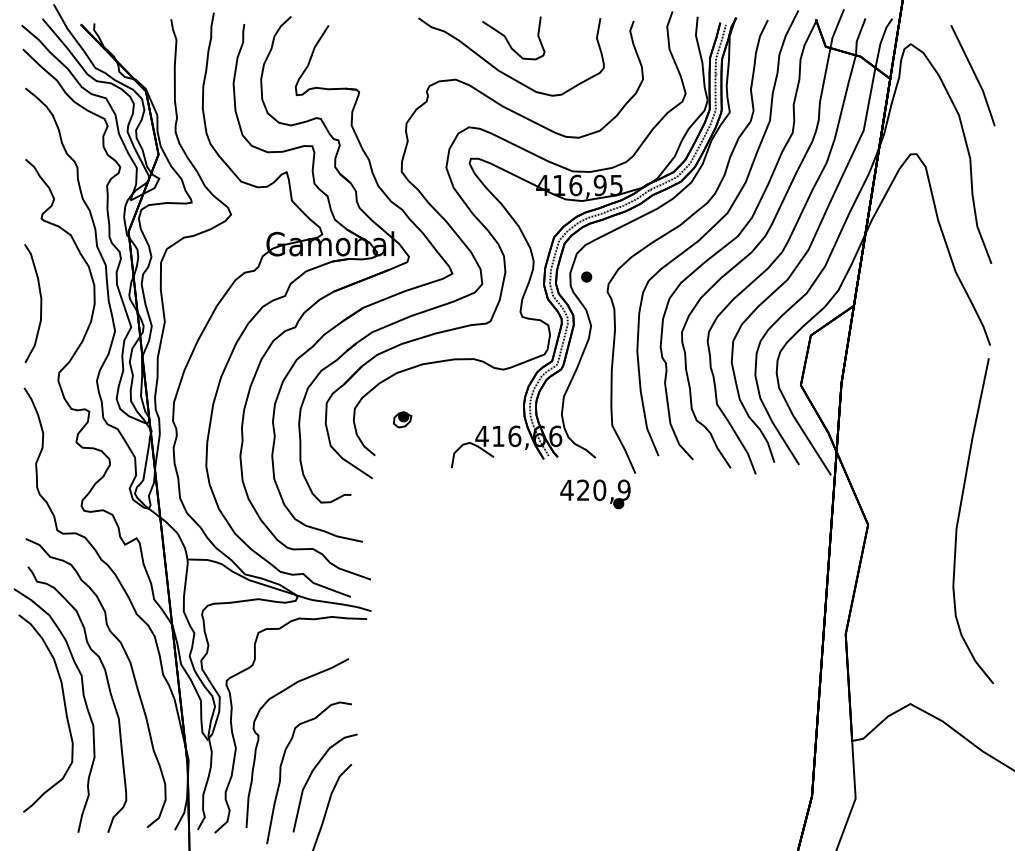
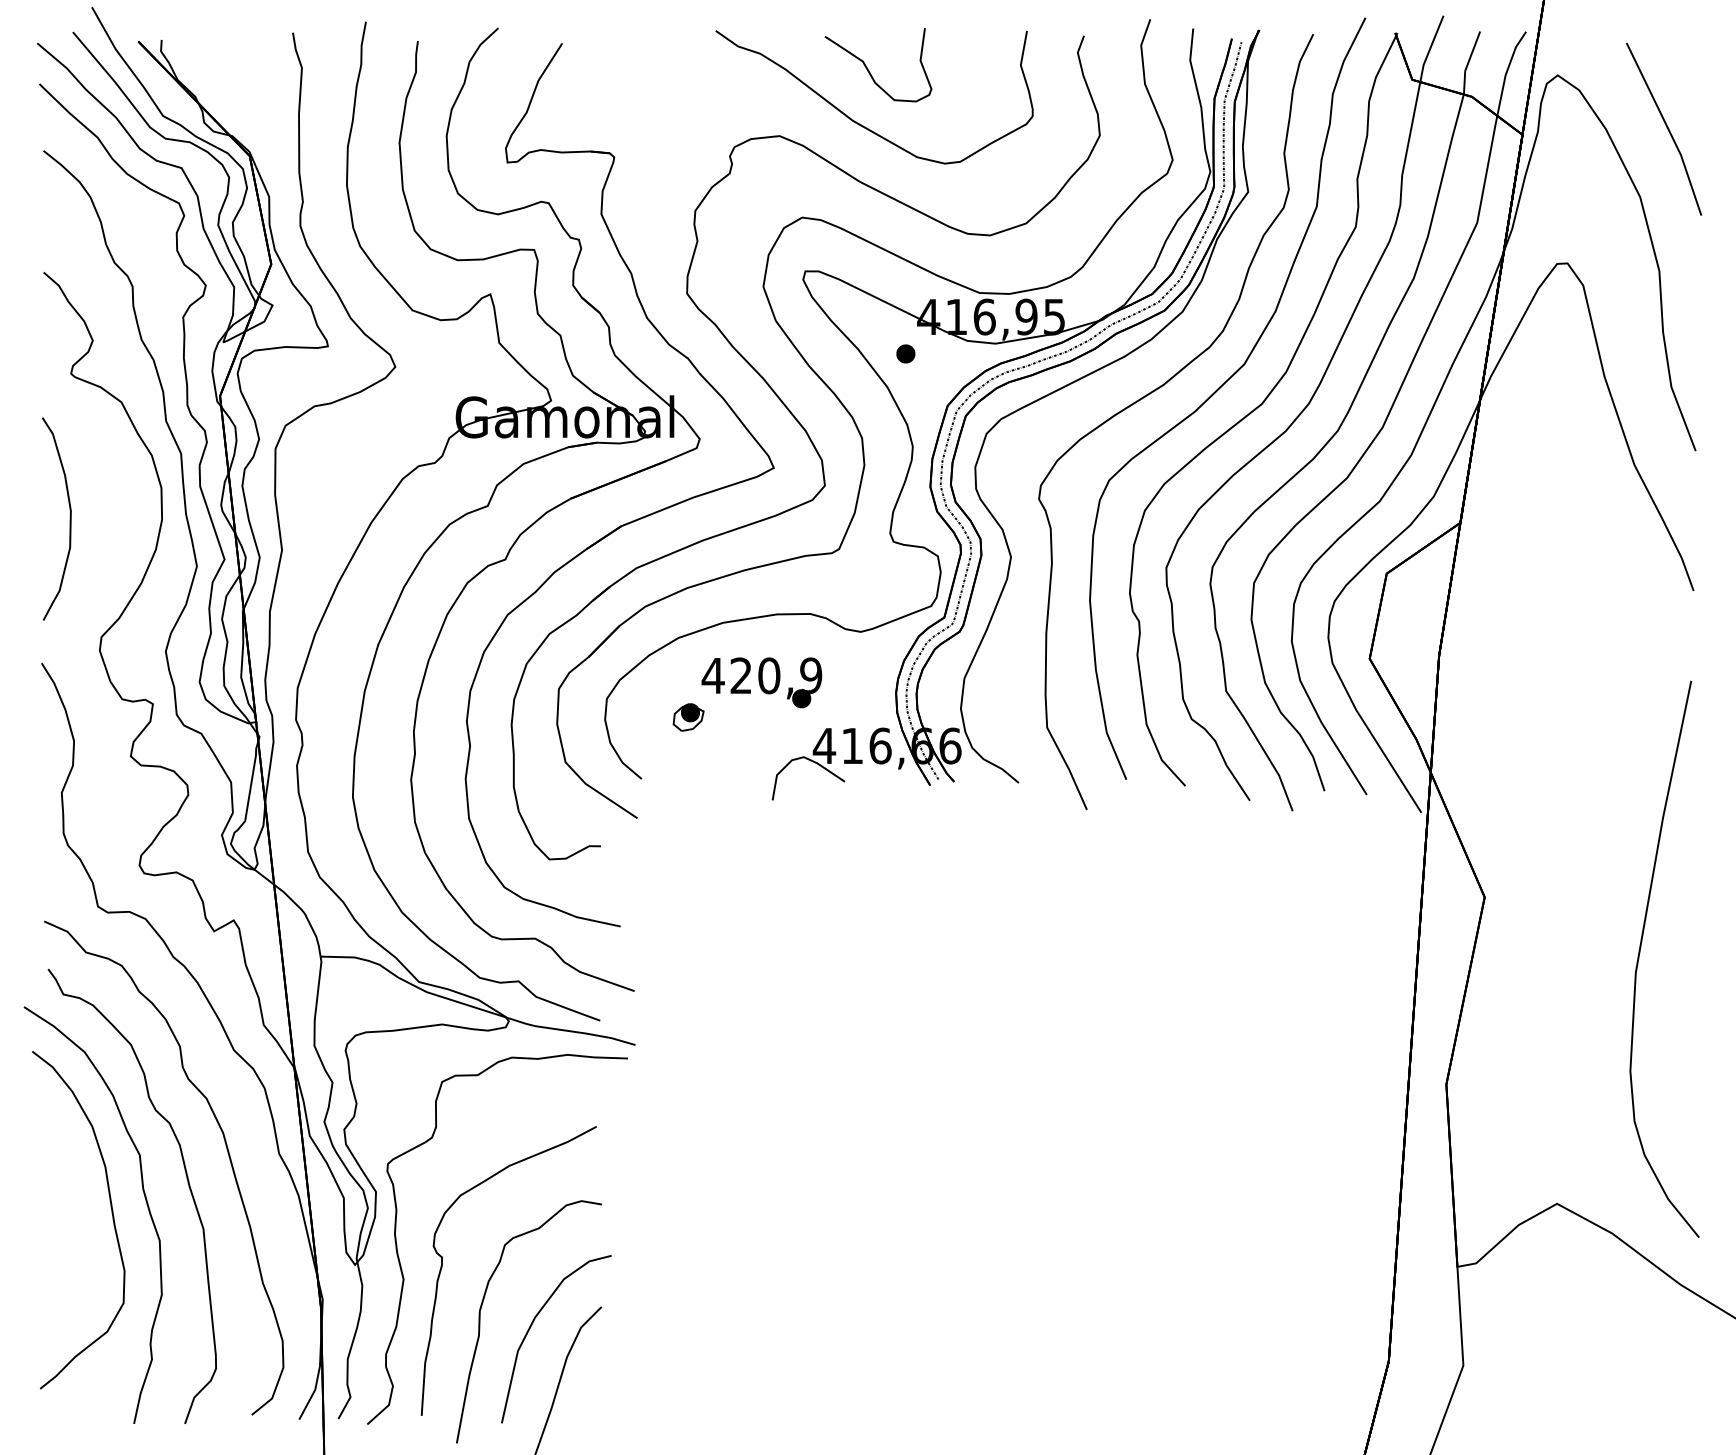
part: (586, 276) -> (905, 352), moved
text: (595, 494) -> (761, 683), moved
curve: (959, 519) -> (1640, 956), moved

